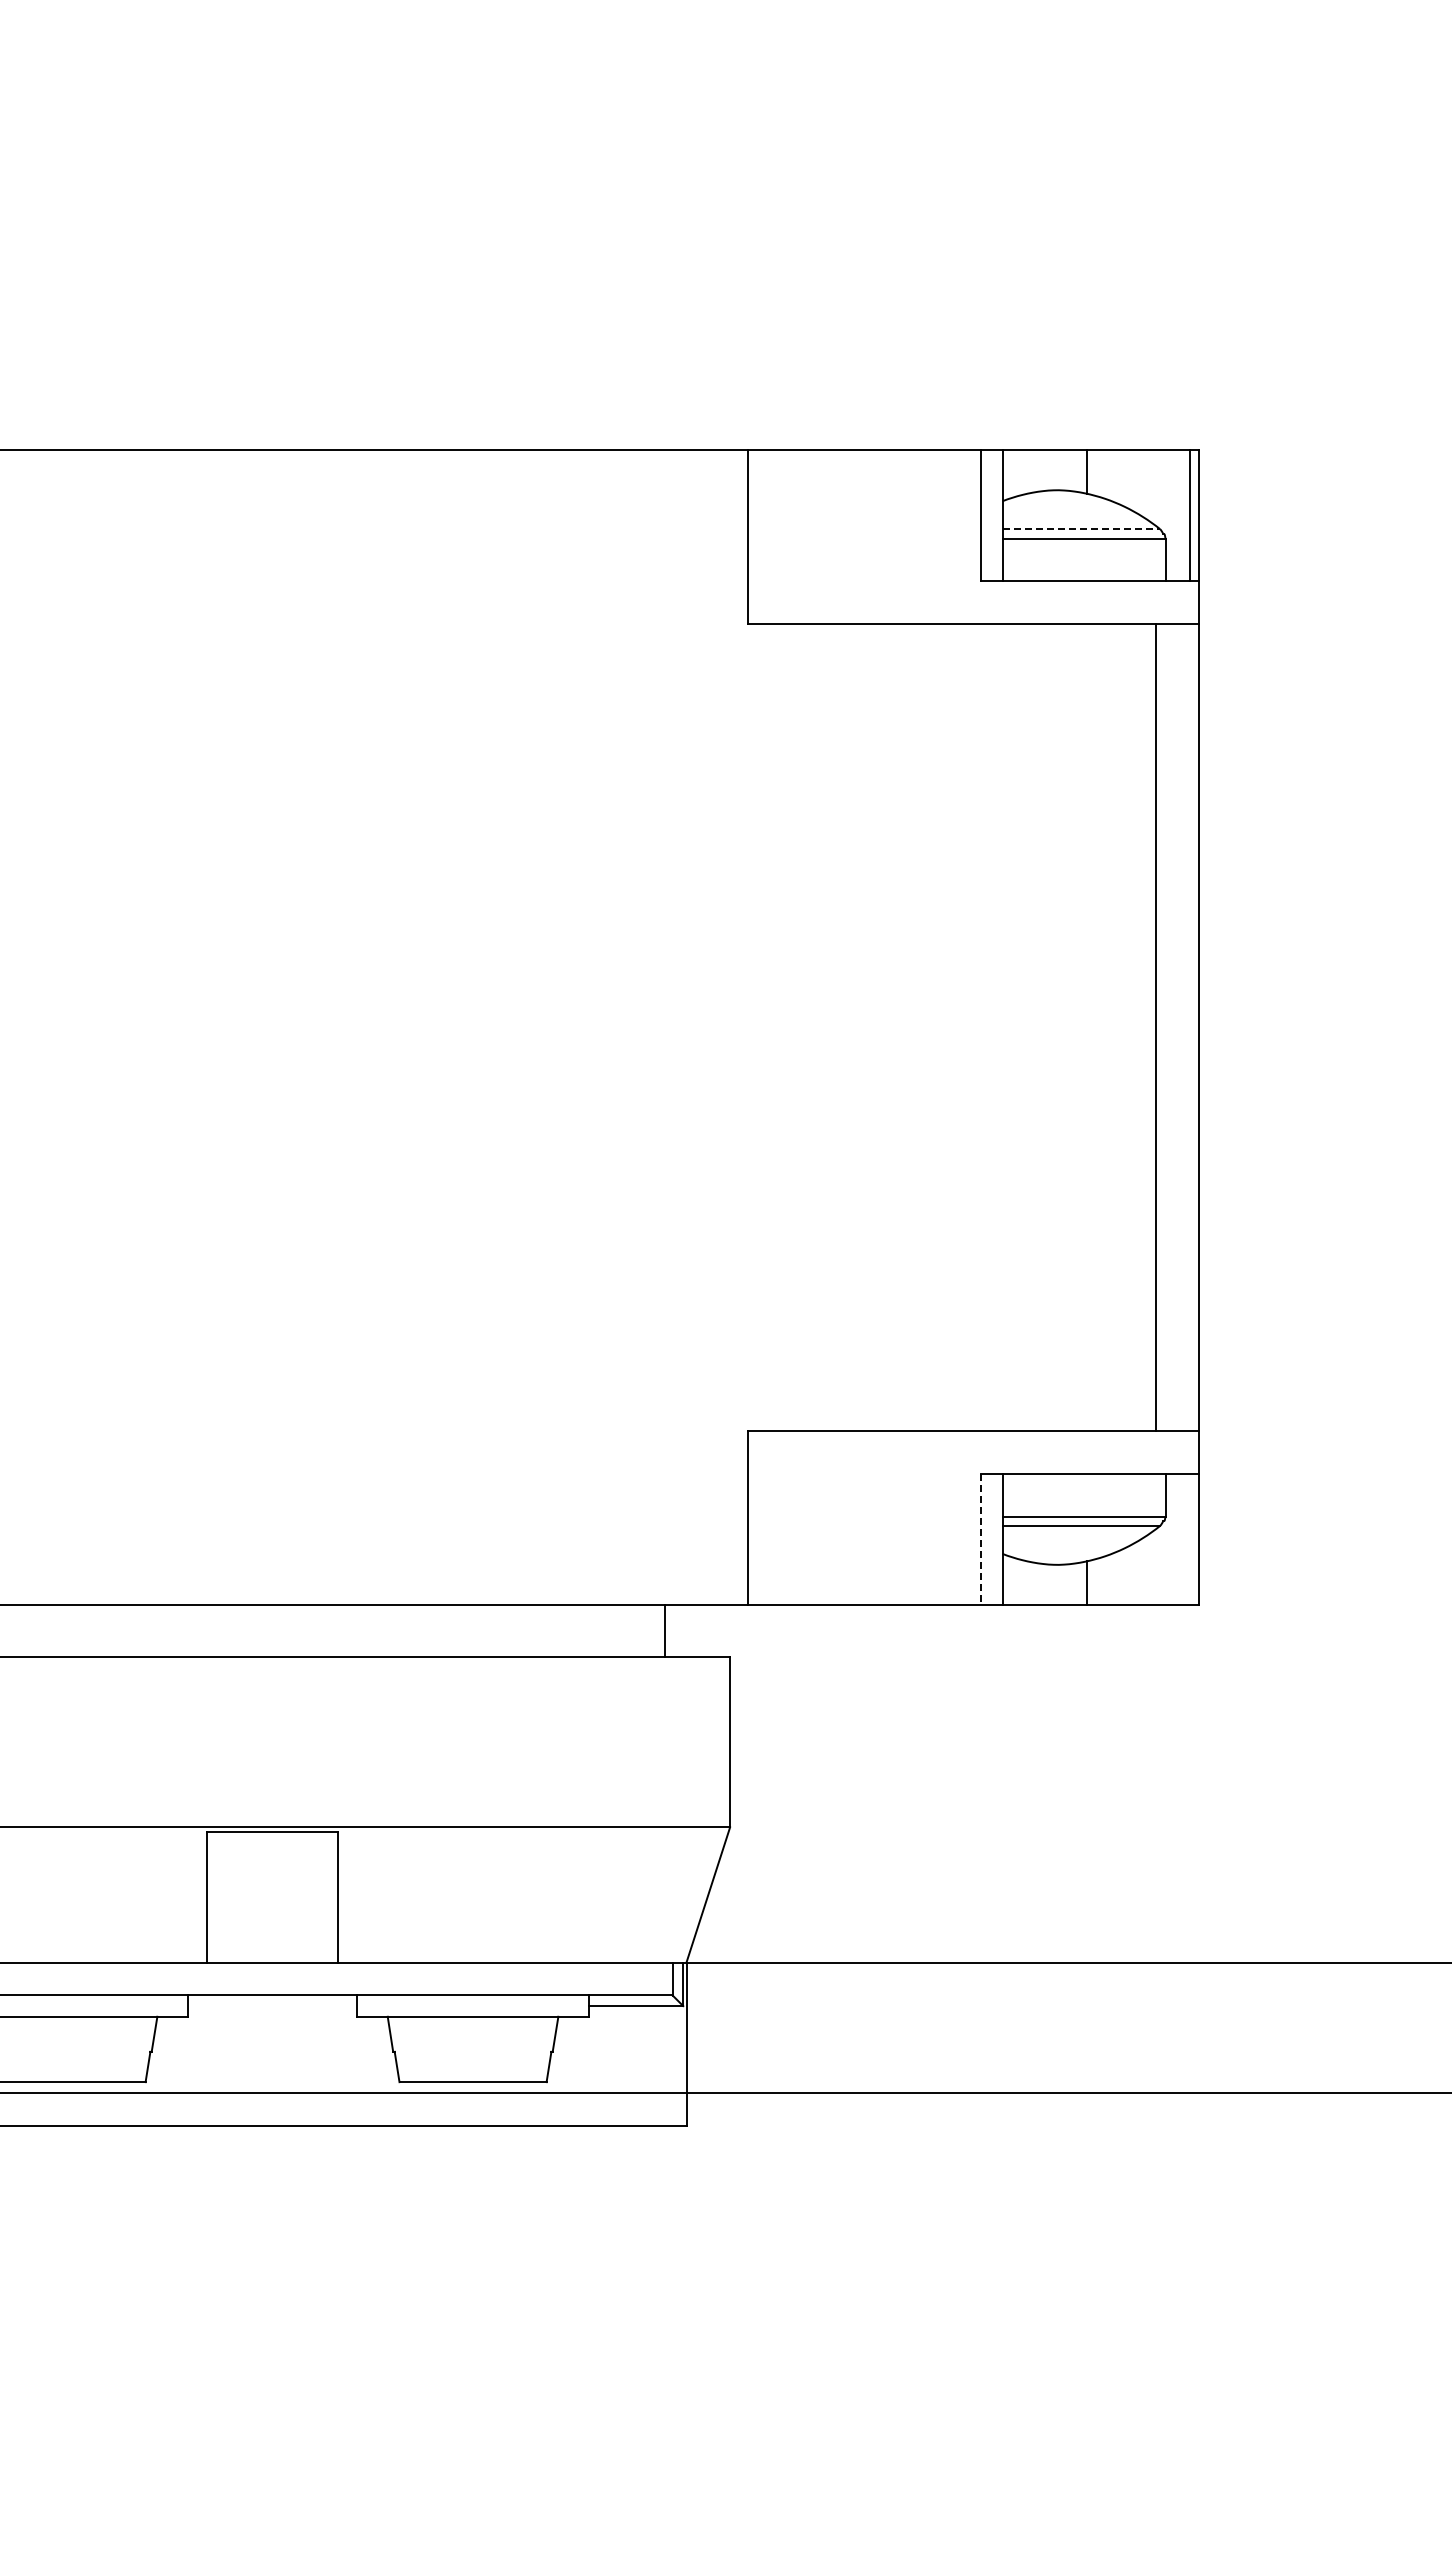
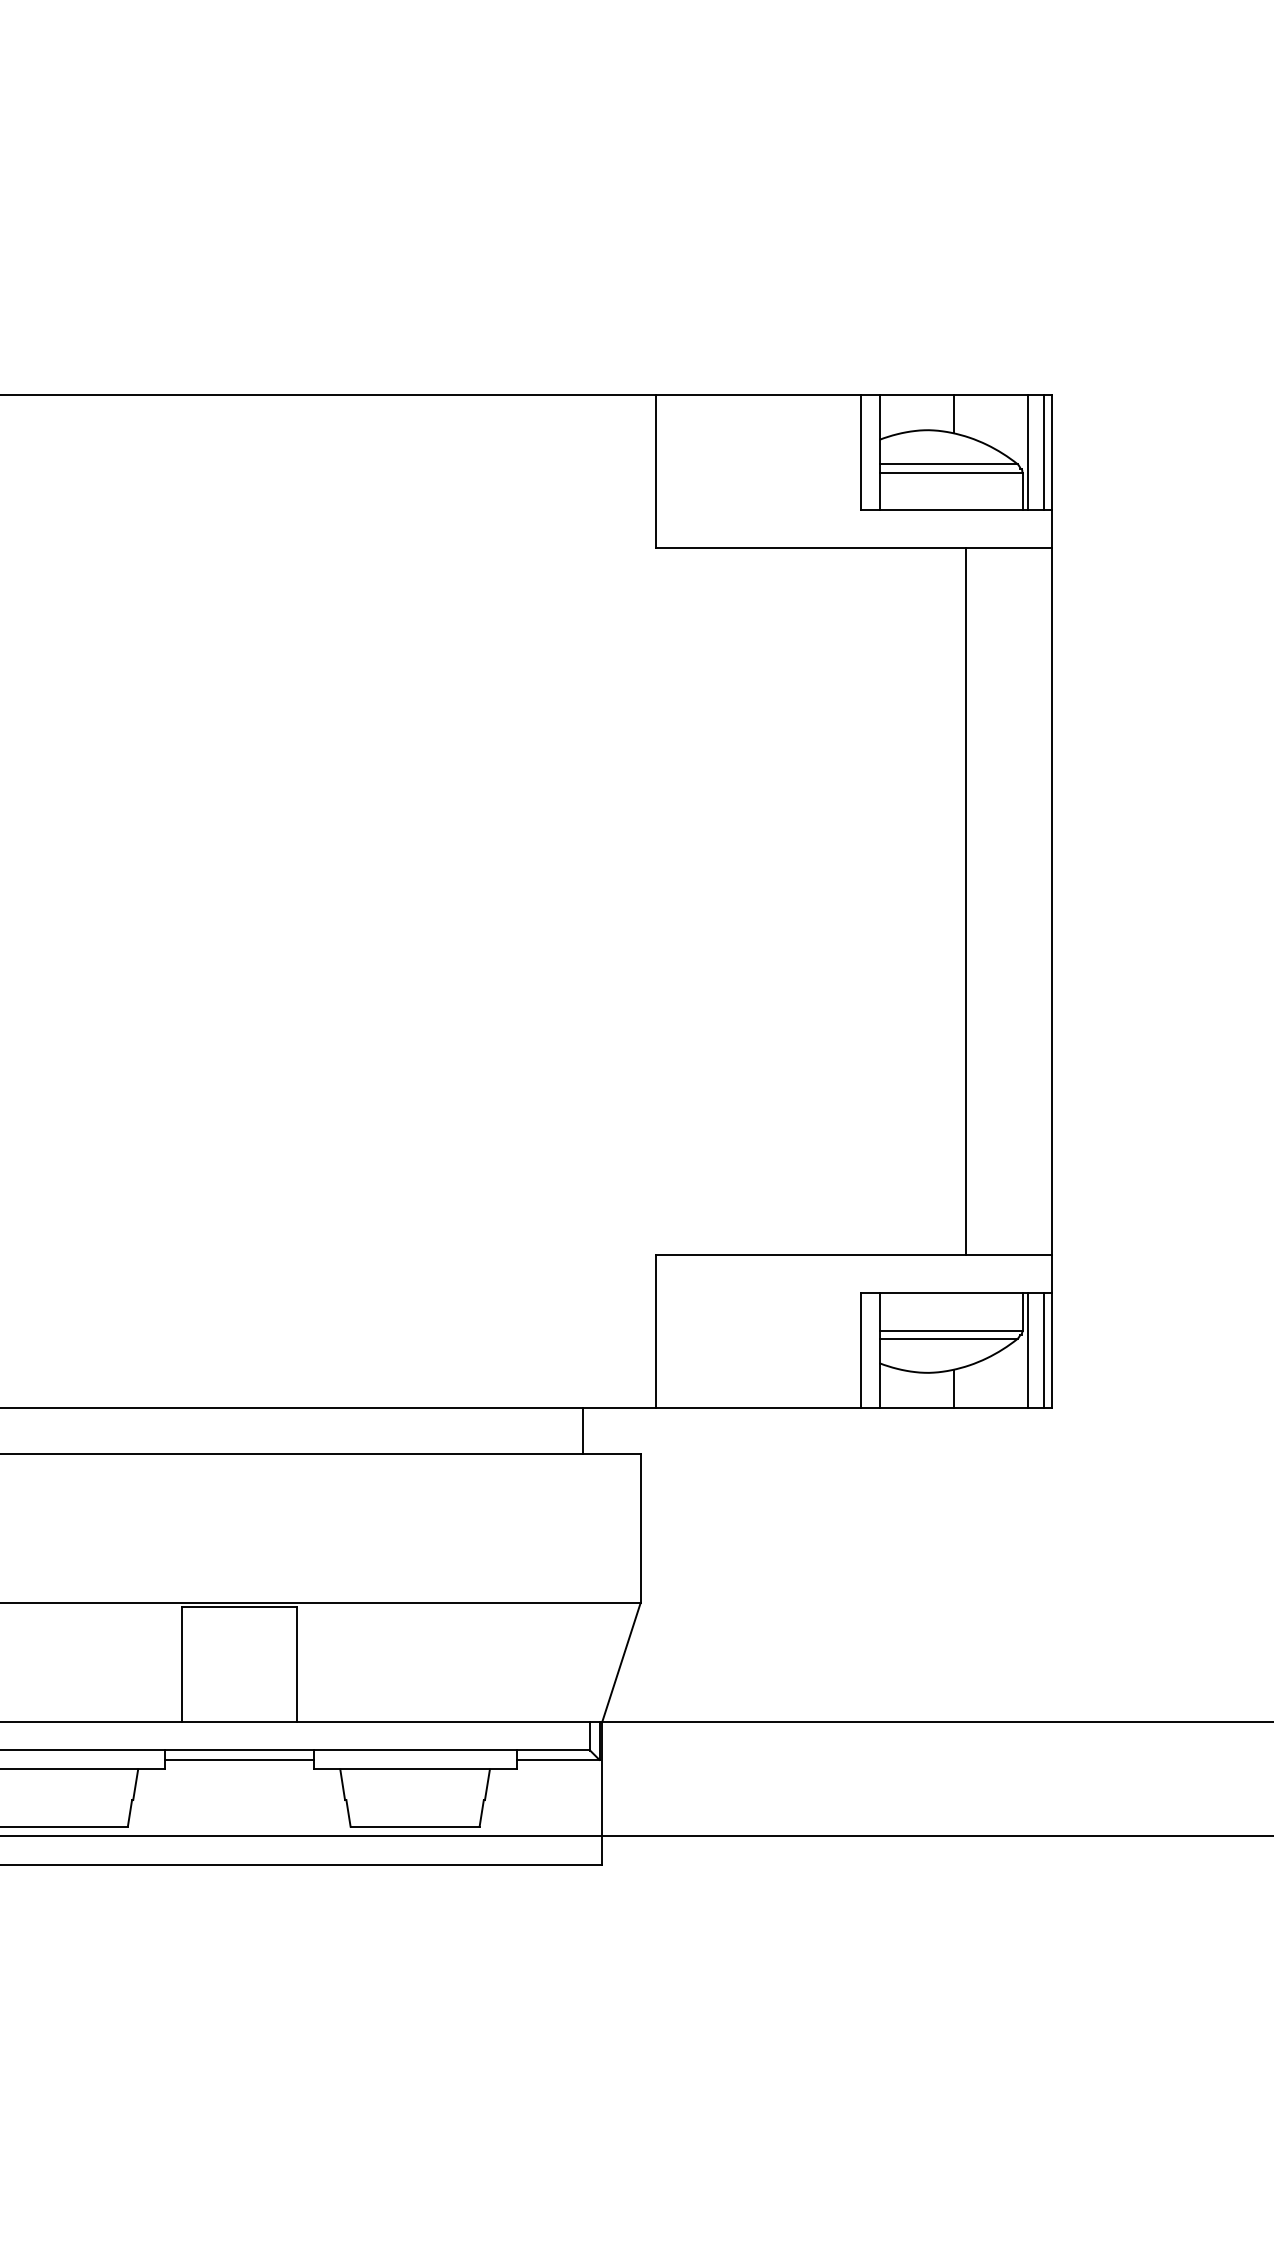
line: (1172, 515) -> (1028, 452), added
line: (1081, 529) -> (948, 464), dashed -> solid
line: (1155, 1027) -> (965, 901), moved
line: (1172, 1539) -> (1028, 1350), added
line: (1190, 1539) -> (1044, 1350), added
line: (981, 1540) -> (861, 1351), dashed -> solid
line: (272, 2006) -> (239, 1760), added

